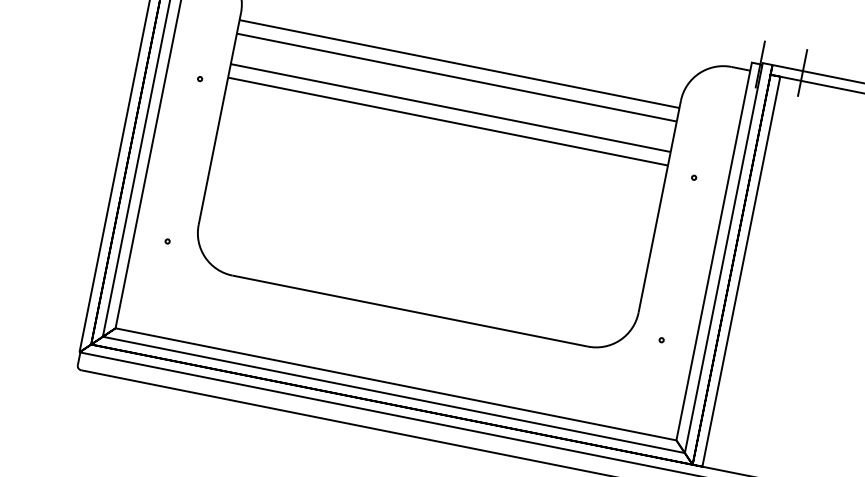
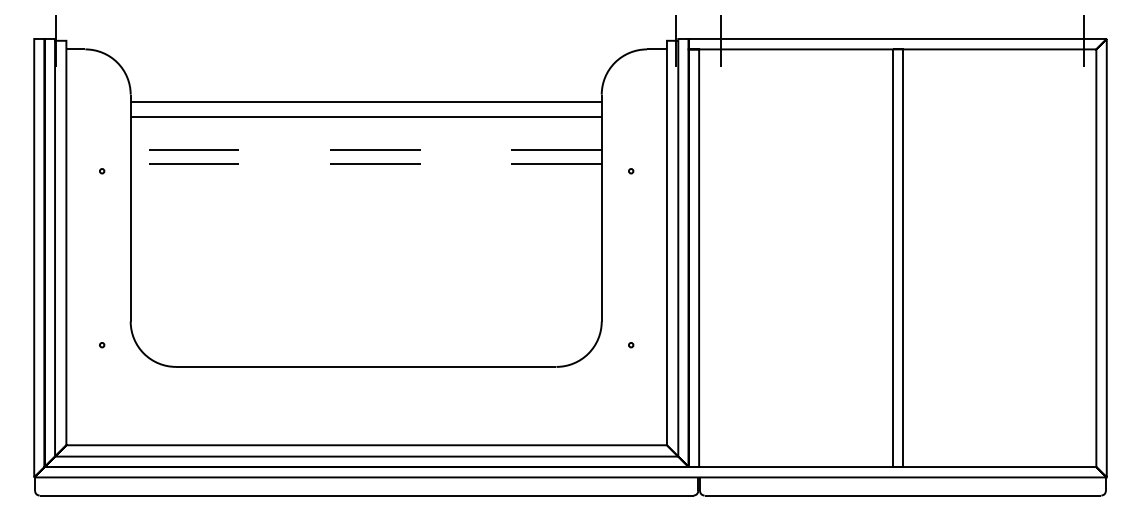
line: (451, 108) -> (366, 149), solid -> dashed
line: (448, 122) -> (366, 164), solid -> dashed

